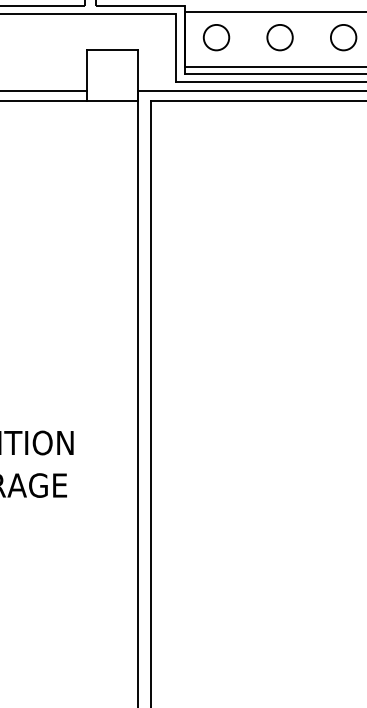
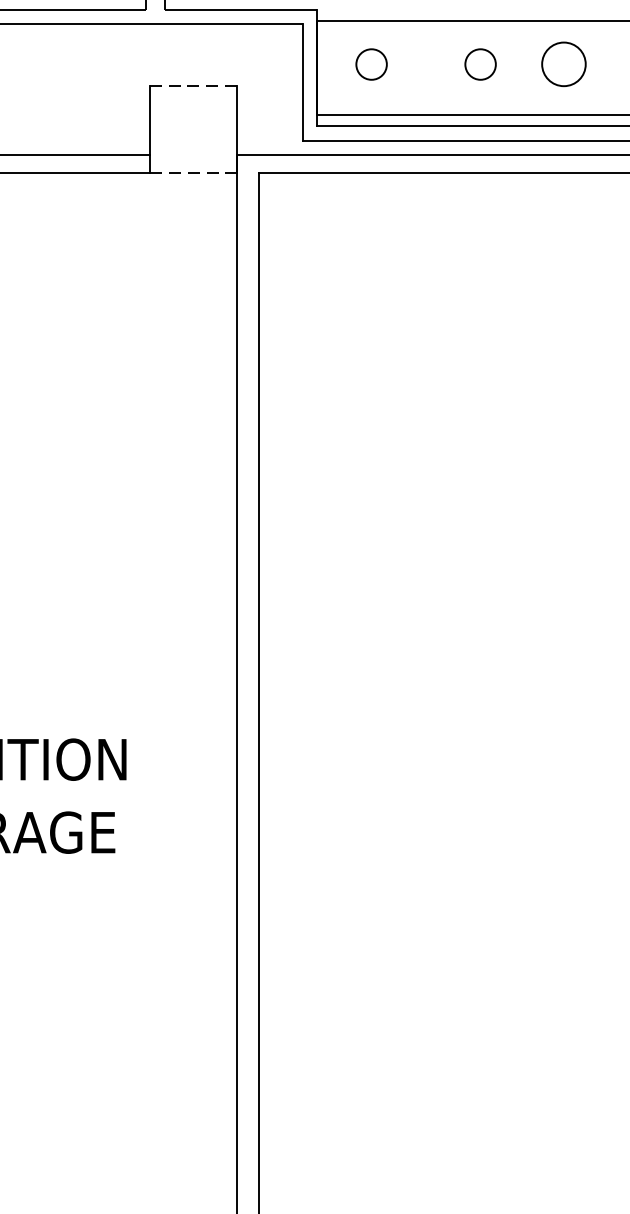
circle: (216, 37) -> (371, 64), size x0.7
circle: (279, 37) -> (479, 64), size x0.7
circle: (343, 37) -> (563, 64), moved
line: (112, 50) -> (193, 86), solid -> dashed
line: (113, 101) -> (194, 173), solid -> dashed

